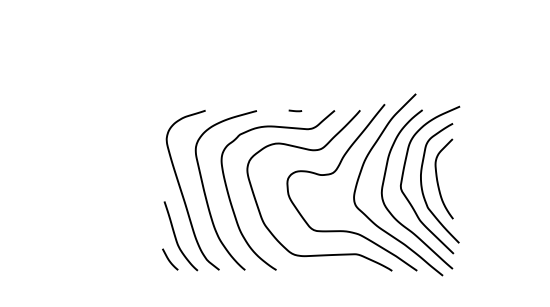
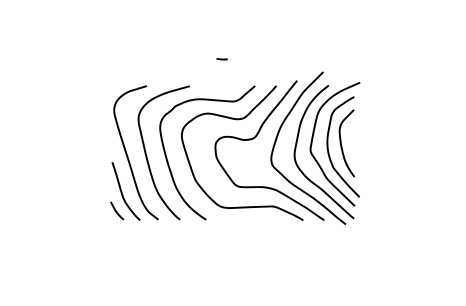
curve: (294, 111) -> (221, 59), moved

